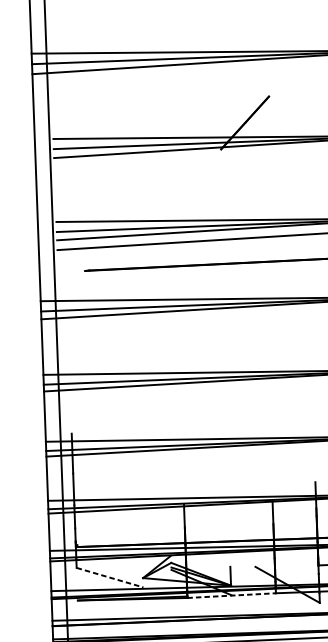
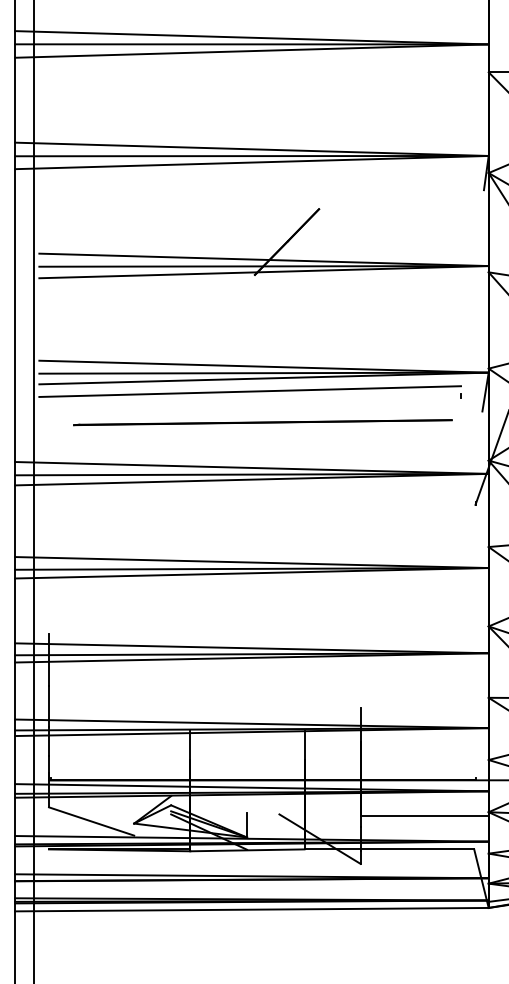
line: (109, 577) -> (91, 821), dashed -> solid
line: (231, 595) -> (247, 850), dashed -> solid

